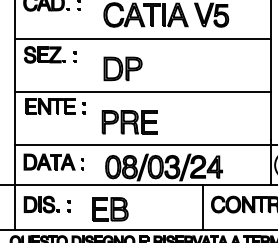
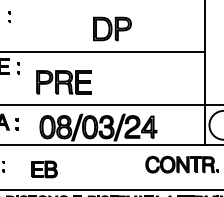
part: (122, 68) -> (111, 28), moved
line: (203, 207) -> (137, 167), removed
part: (110, 209) -> (44, 169), size x0.7

